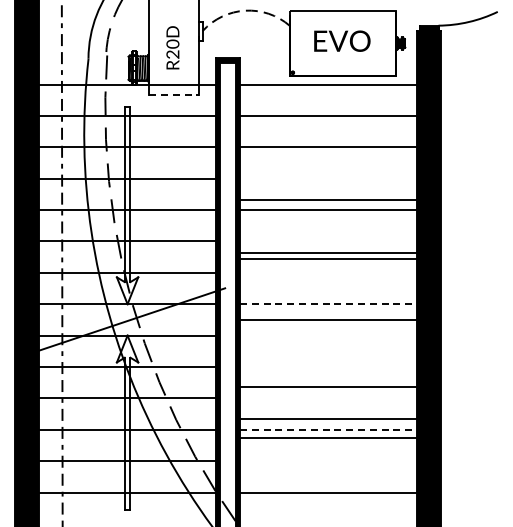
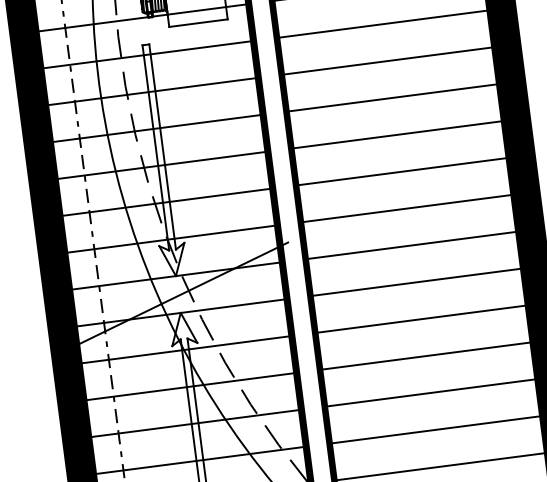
line: (173, 95) -> (198, 23), dashed -> solid
line: (328, 199) -> (392, 97), moved
line: (328, 252) -> (407, 208), moved
line: (328, 259) -> (402, 171), moved
line: (328, 304) -> (412, 245), dashed -> solid
line: (328, 319) -> (416, 282), moved
line: (328, 386) -> (421, 318), moved
line: (328, 419) -> (426, 356), moved
line: (328, 429) -> (431, 392), dashed -> solid
line: (328, 438) -> (436, 430), moved

